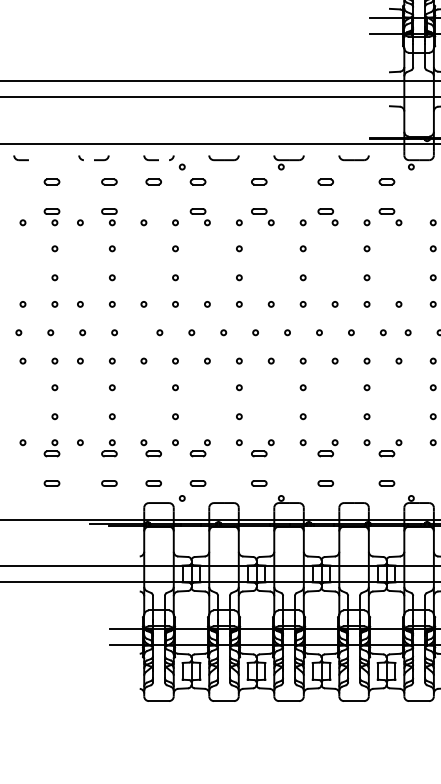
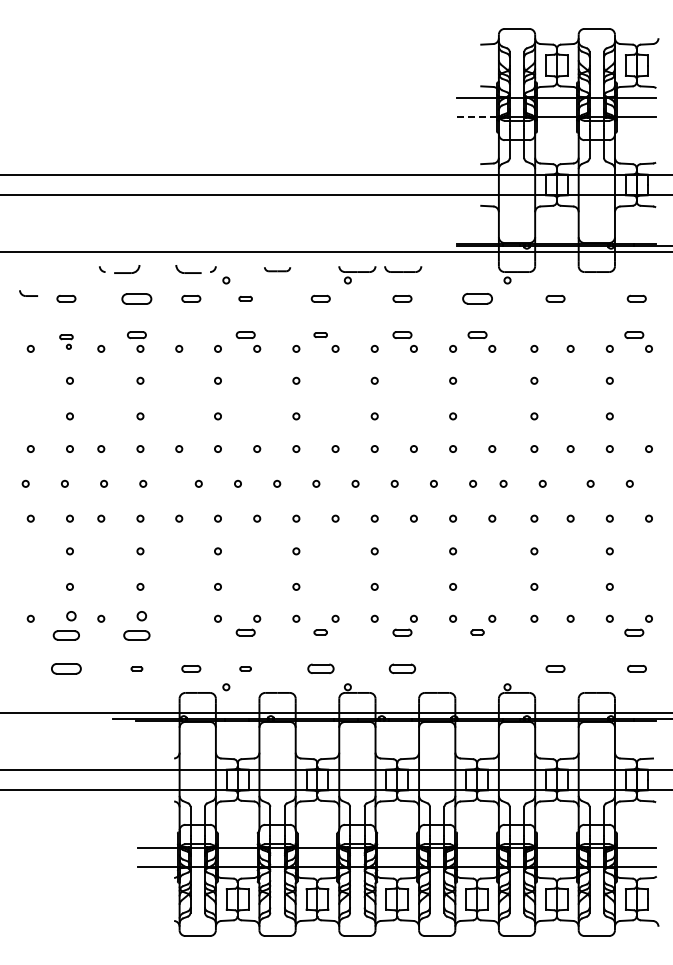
line: (386, 34) -> (477, 117), solid -> dashed
part: (21, 158) -> (28, 293), moved
part: (101, 158) -> (127, 269), size x1.4
part: (150, 158) -> (187, 269), size x1.4
part: (223, 158) -> (277, 269), size x0.7
part: (354, 158) -> (403, 269), moved
part: (109, 181) -> (136, 298), size x1.6
part: (197, 181) -> (245, 298), size x0.7
part: (386, 181) -> (477, 298), size x1.6
part: (259, 211) -> (320, 334), size x0.7
part: (52, 216) -> (66, 341), size x0.7
part: (52, 448) -> (66, 625), size x1.4
part: (109, 448) -> (136, 625), size x1.4
part: (151, 448) -> (188, 625), removed
part: (259, 453) -> (320, 632), size x0.7
part: (386, 453) -> (477, 632), size x0.7
part: (52, 483) -> (66, 668), size x1.6
part: (109, 483) -> (136, 668), size x0.6
part: (197, 483) -> (245, 668), size x0.6
part: (259, 483) -> (320, 668), size x1.4
part: (325, 483) -> (402, 668), size x1.4
part: (386, 483) -> (477, 668), removed

